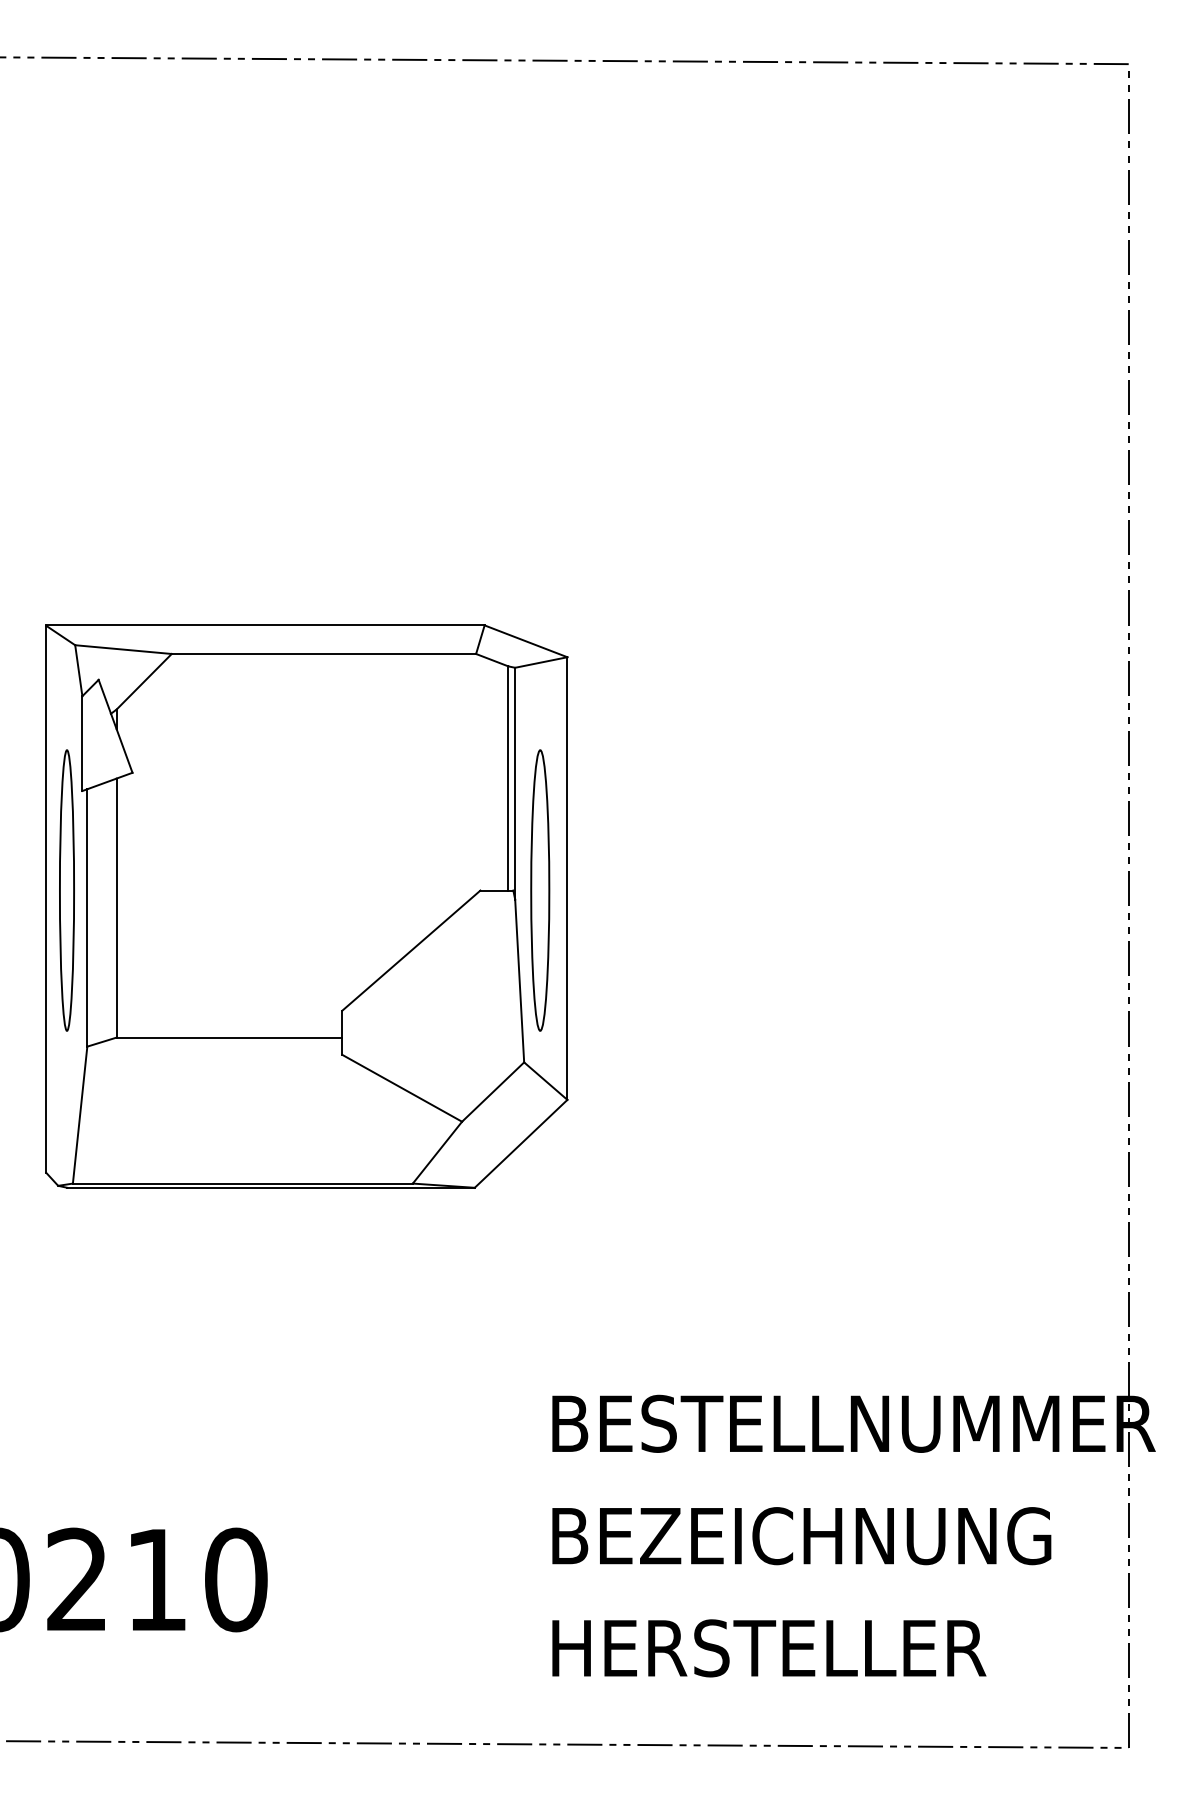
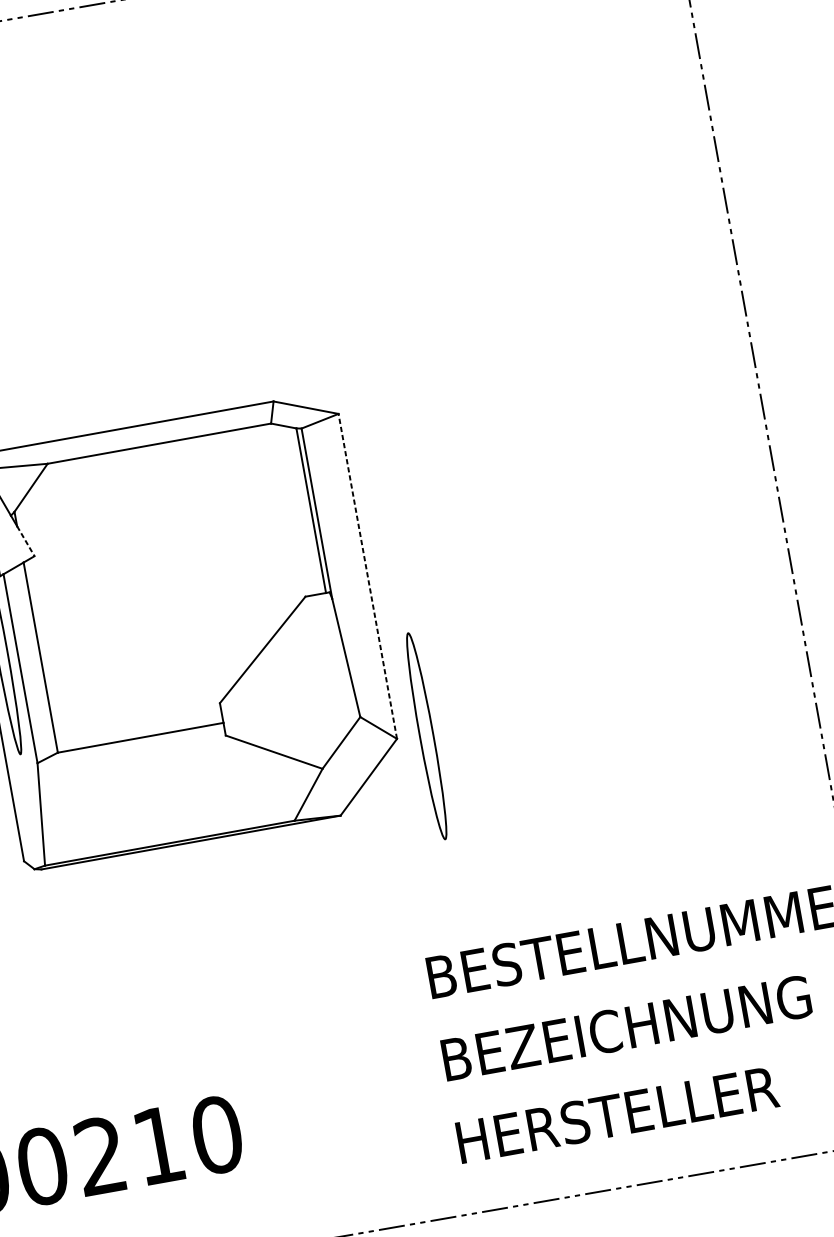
line: (124, 751) -> (25, 541), solid -> dashed
line: (567, 878) -> (367, 576), solid -> dashed
part: (540, 890) -> (426, 736), moved

